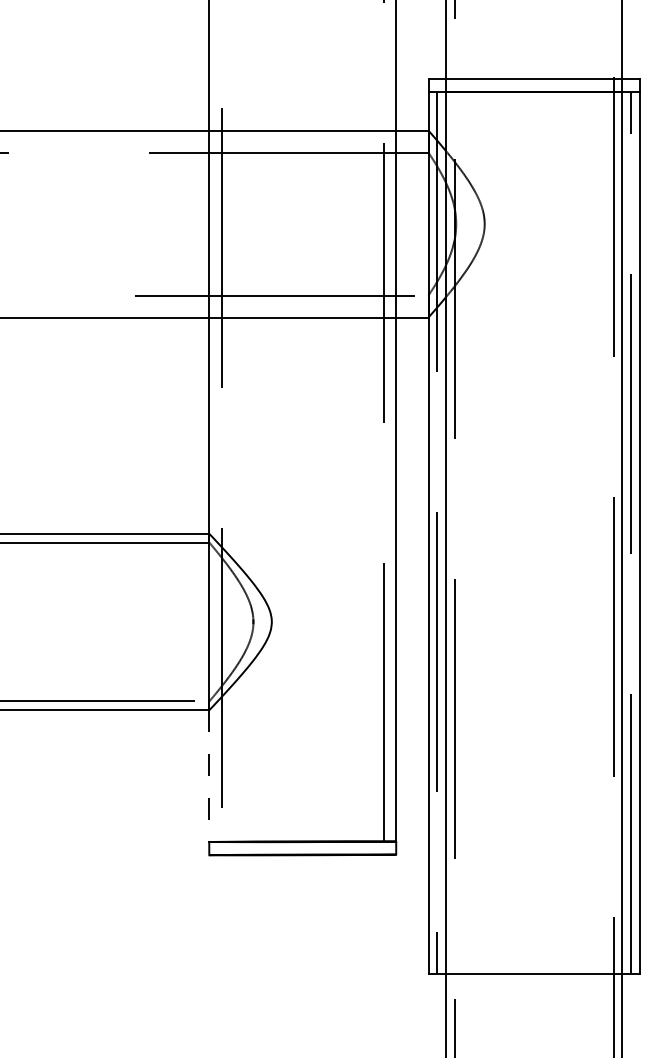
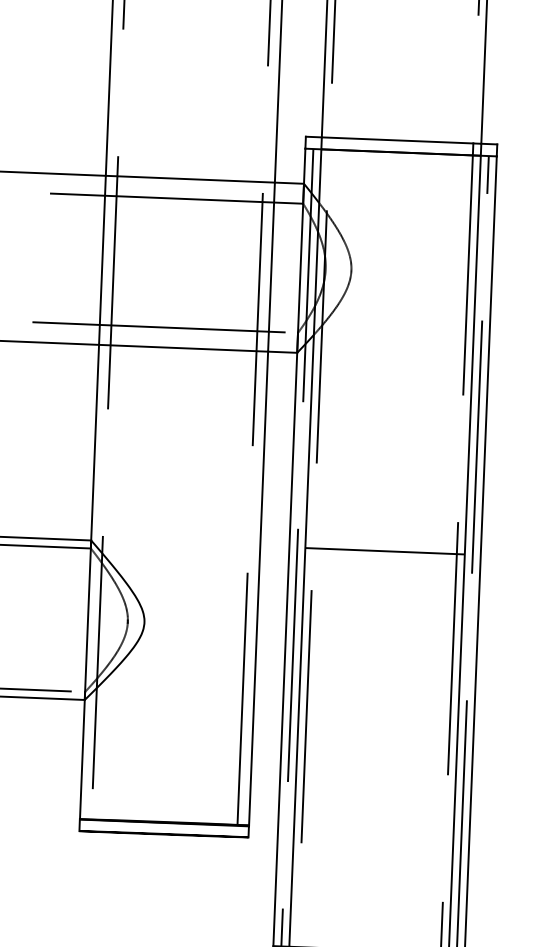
line: (534, 532) -> (385, 551), added
line: (209, 776) -> (82, 759), dashed -> solid

